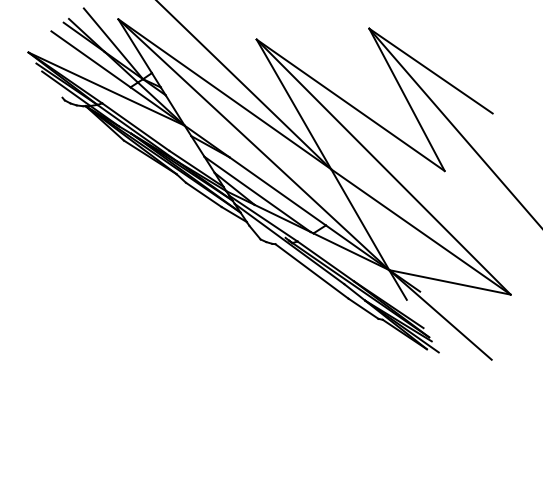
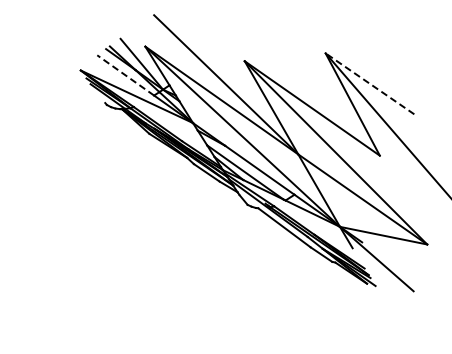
line: (90, 59) -> (125, 75), solid -> dashed
line: (431, 70) -> (370, 83), solid -> dashed

